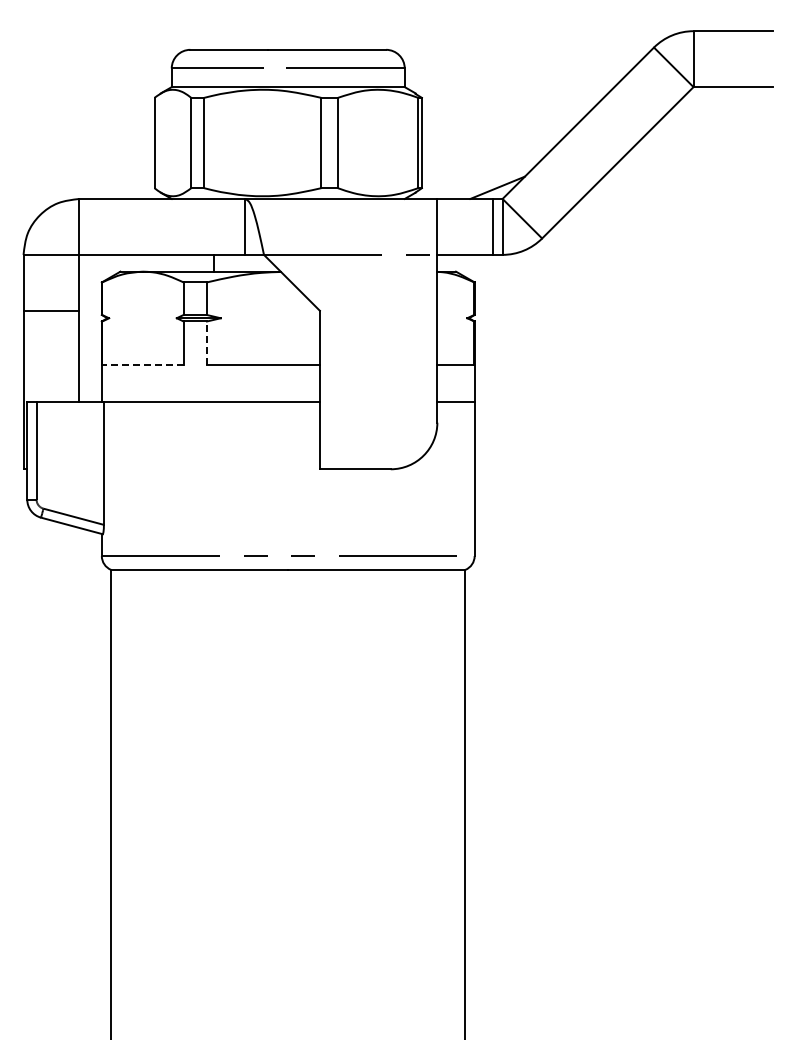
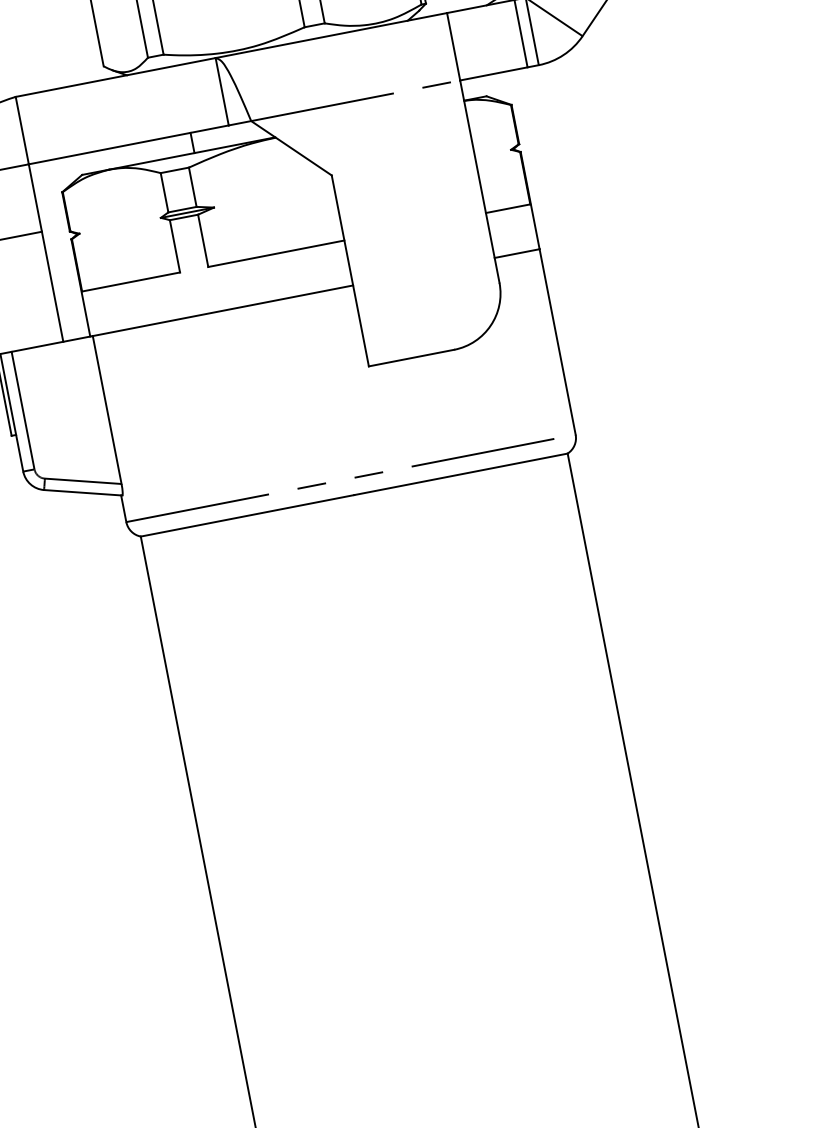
line: (206, 343) -> (202, 241), dashed -> solid
line: (142, 364) -> (130, 281), dashed -> solid

